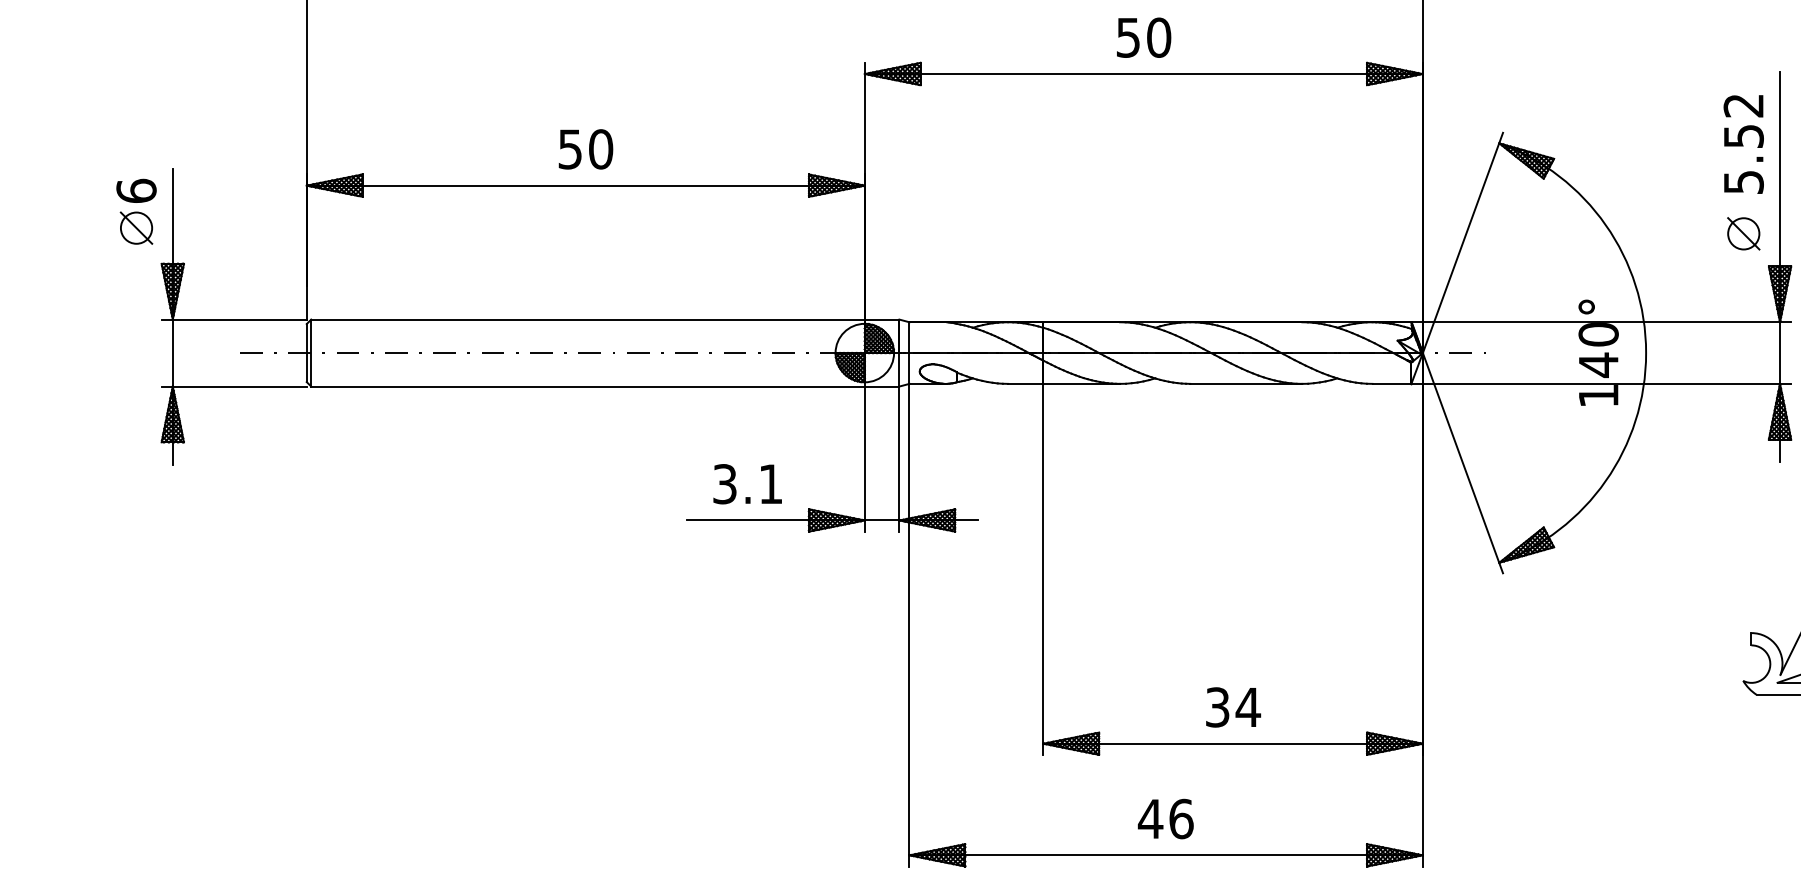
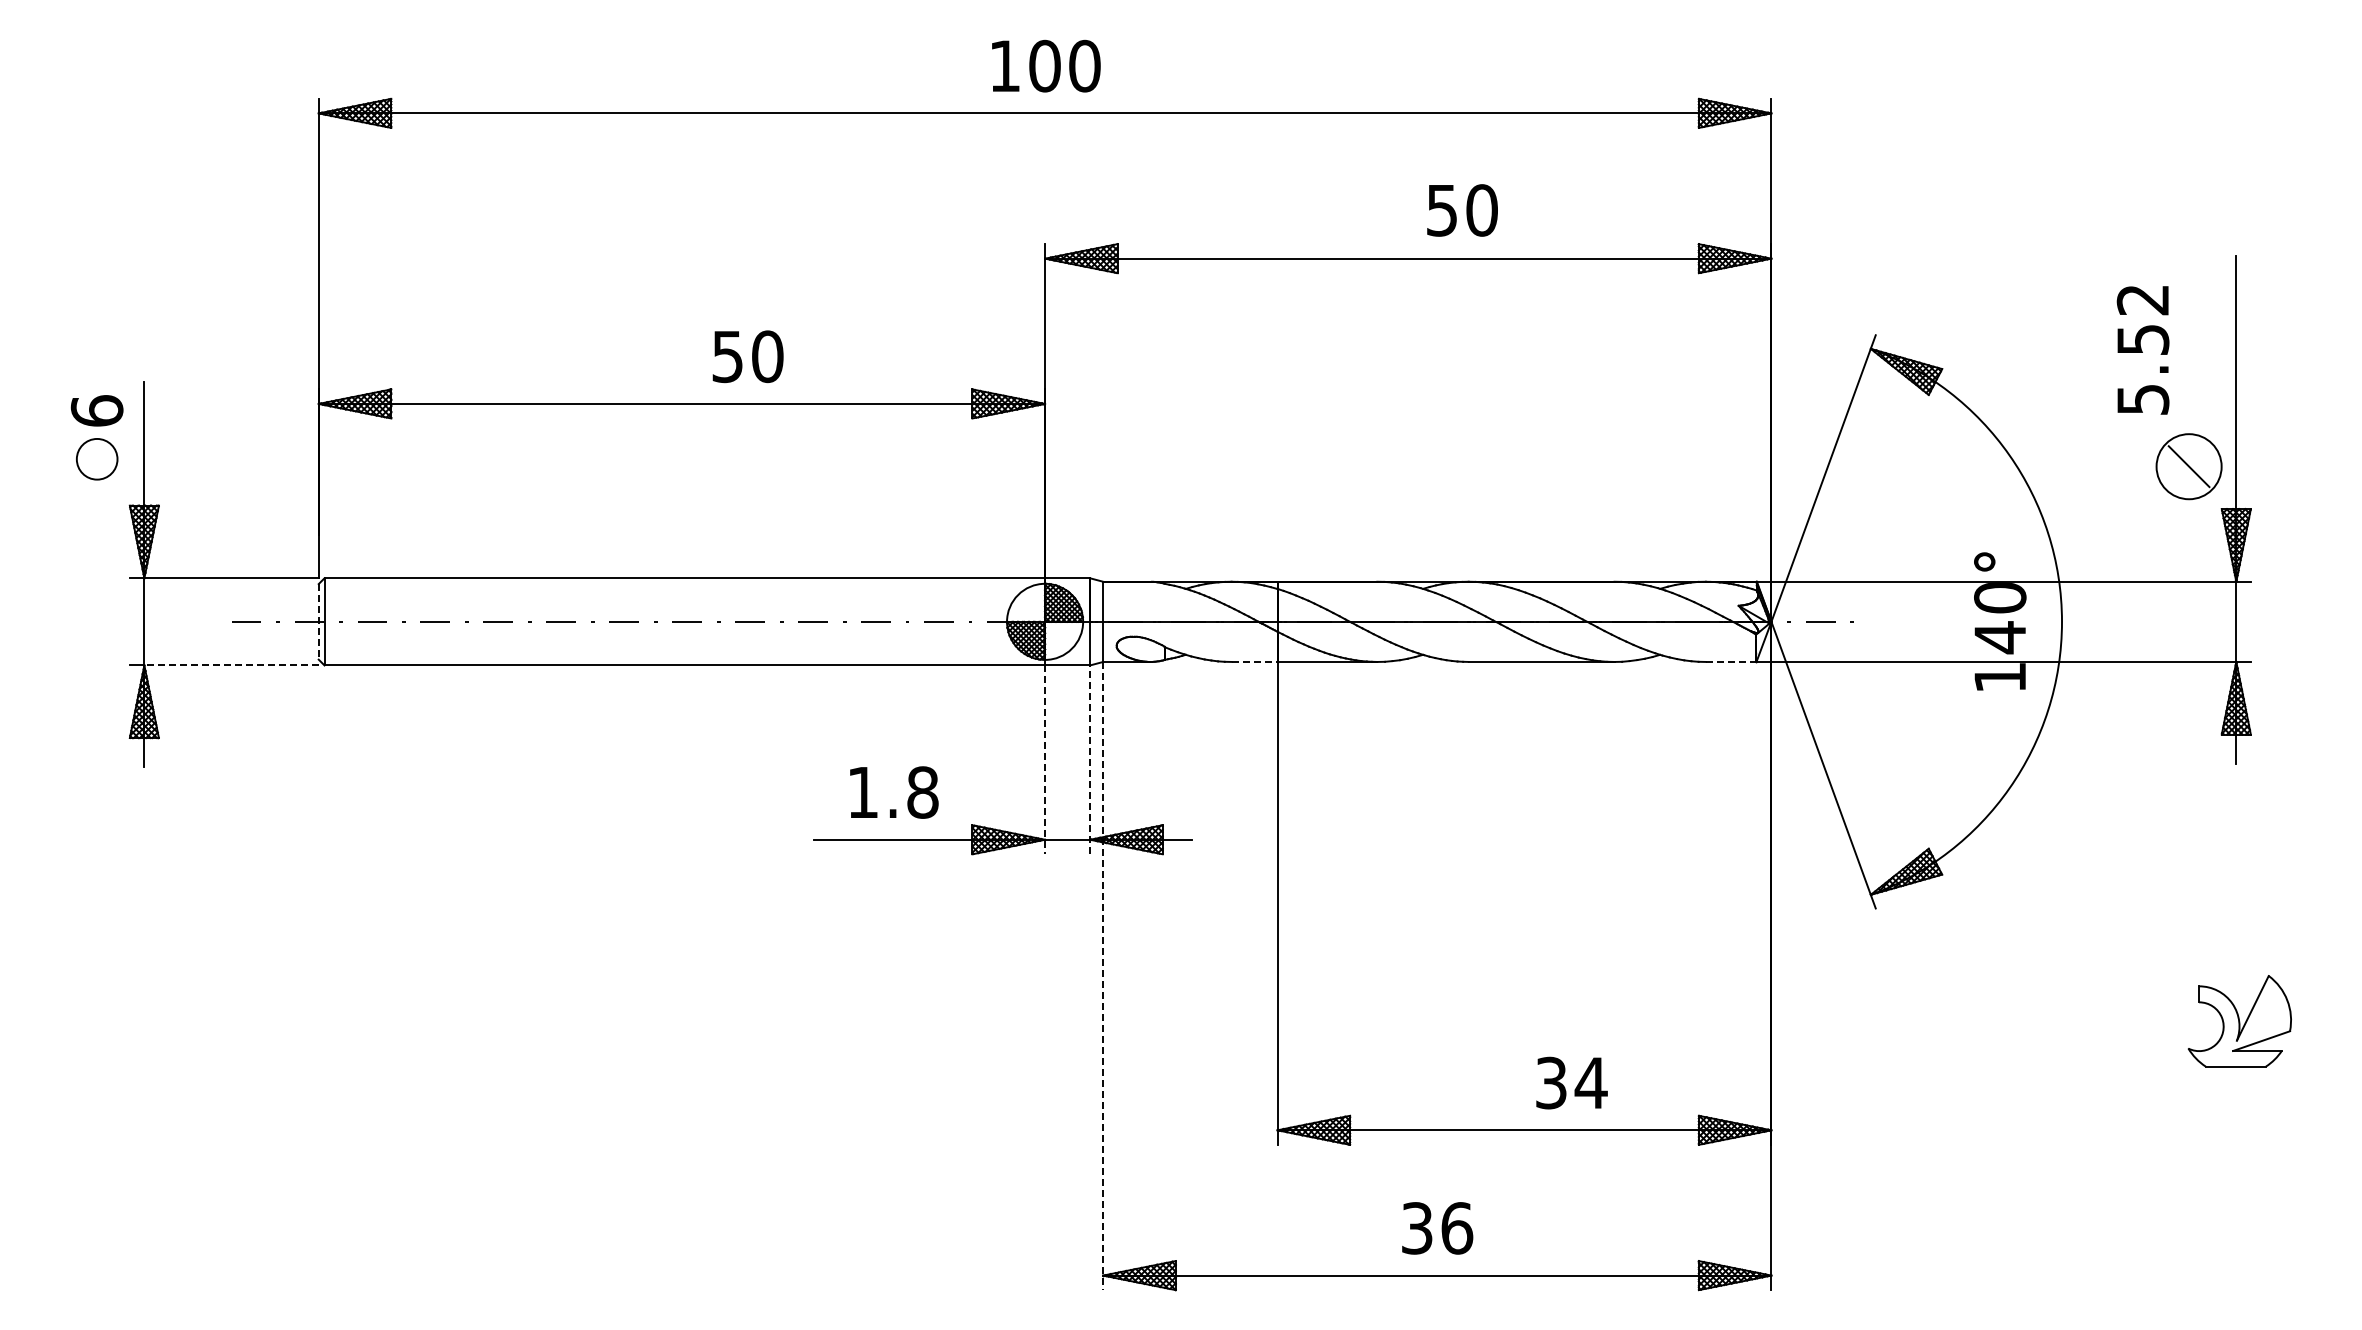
text: (1144, 37) -> (1462, 210), moved
text: (1743, 144) -> (2142, 350), moved
text: (585, 149) -> (747, 356), moved
line: (136, 227) -> (96, 458), removed
circle: (1743, 233) -> (2188, 466), size x1.6
line: (306, 352) -> (318, 621), solid -> dashed
line: (1025, 383) -> (1254, 661), solid -> dashed
line: (1392, 383) -> (1731, 661), solid -> dashed
line: (239, 386) -> (231, 665), solid -> dashed
line: (899, 458) -> (1090, 759), solid -> dashed
line: (865, 459) -> (1045, 760), solid -> dashed
text: (748, 484) -> (893, 792), 3.1 -> 1.8
line: (909, 625) -> (1103, 976), solid -> dashed
text: (1233, 706) -> (1571, 1082), moved
text: (1150, 819) -> (1416, 1228), 46 -> 36

